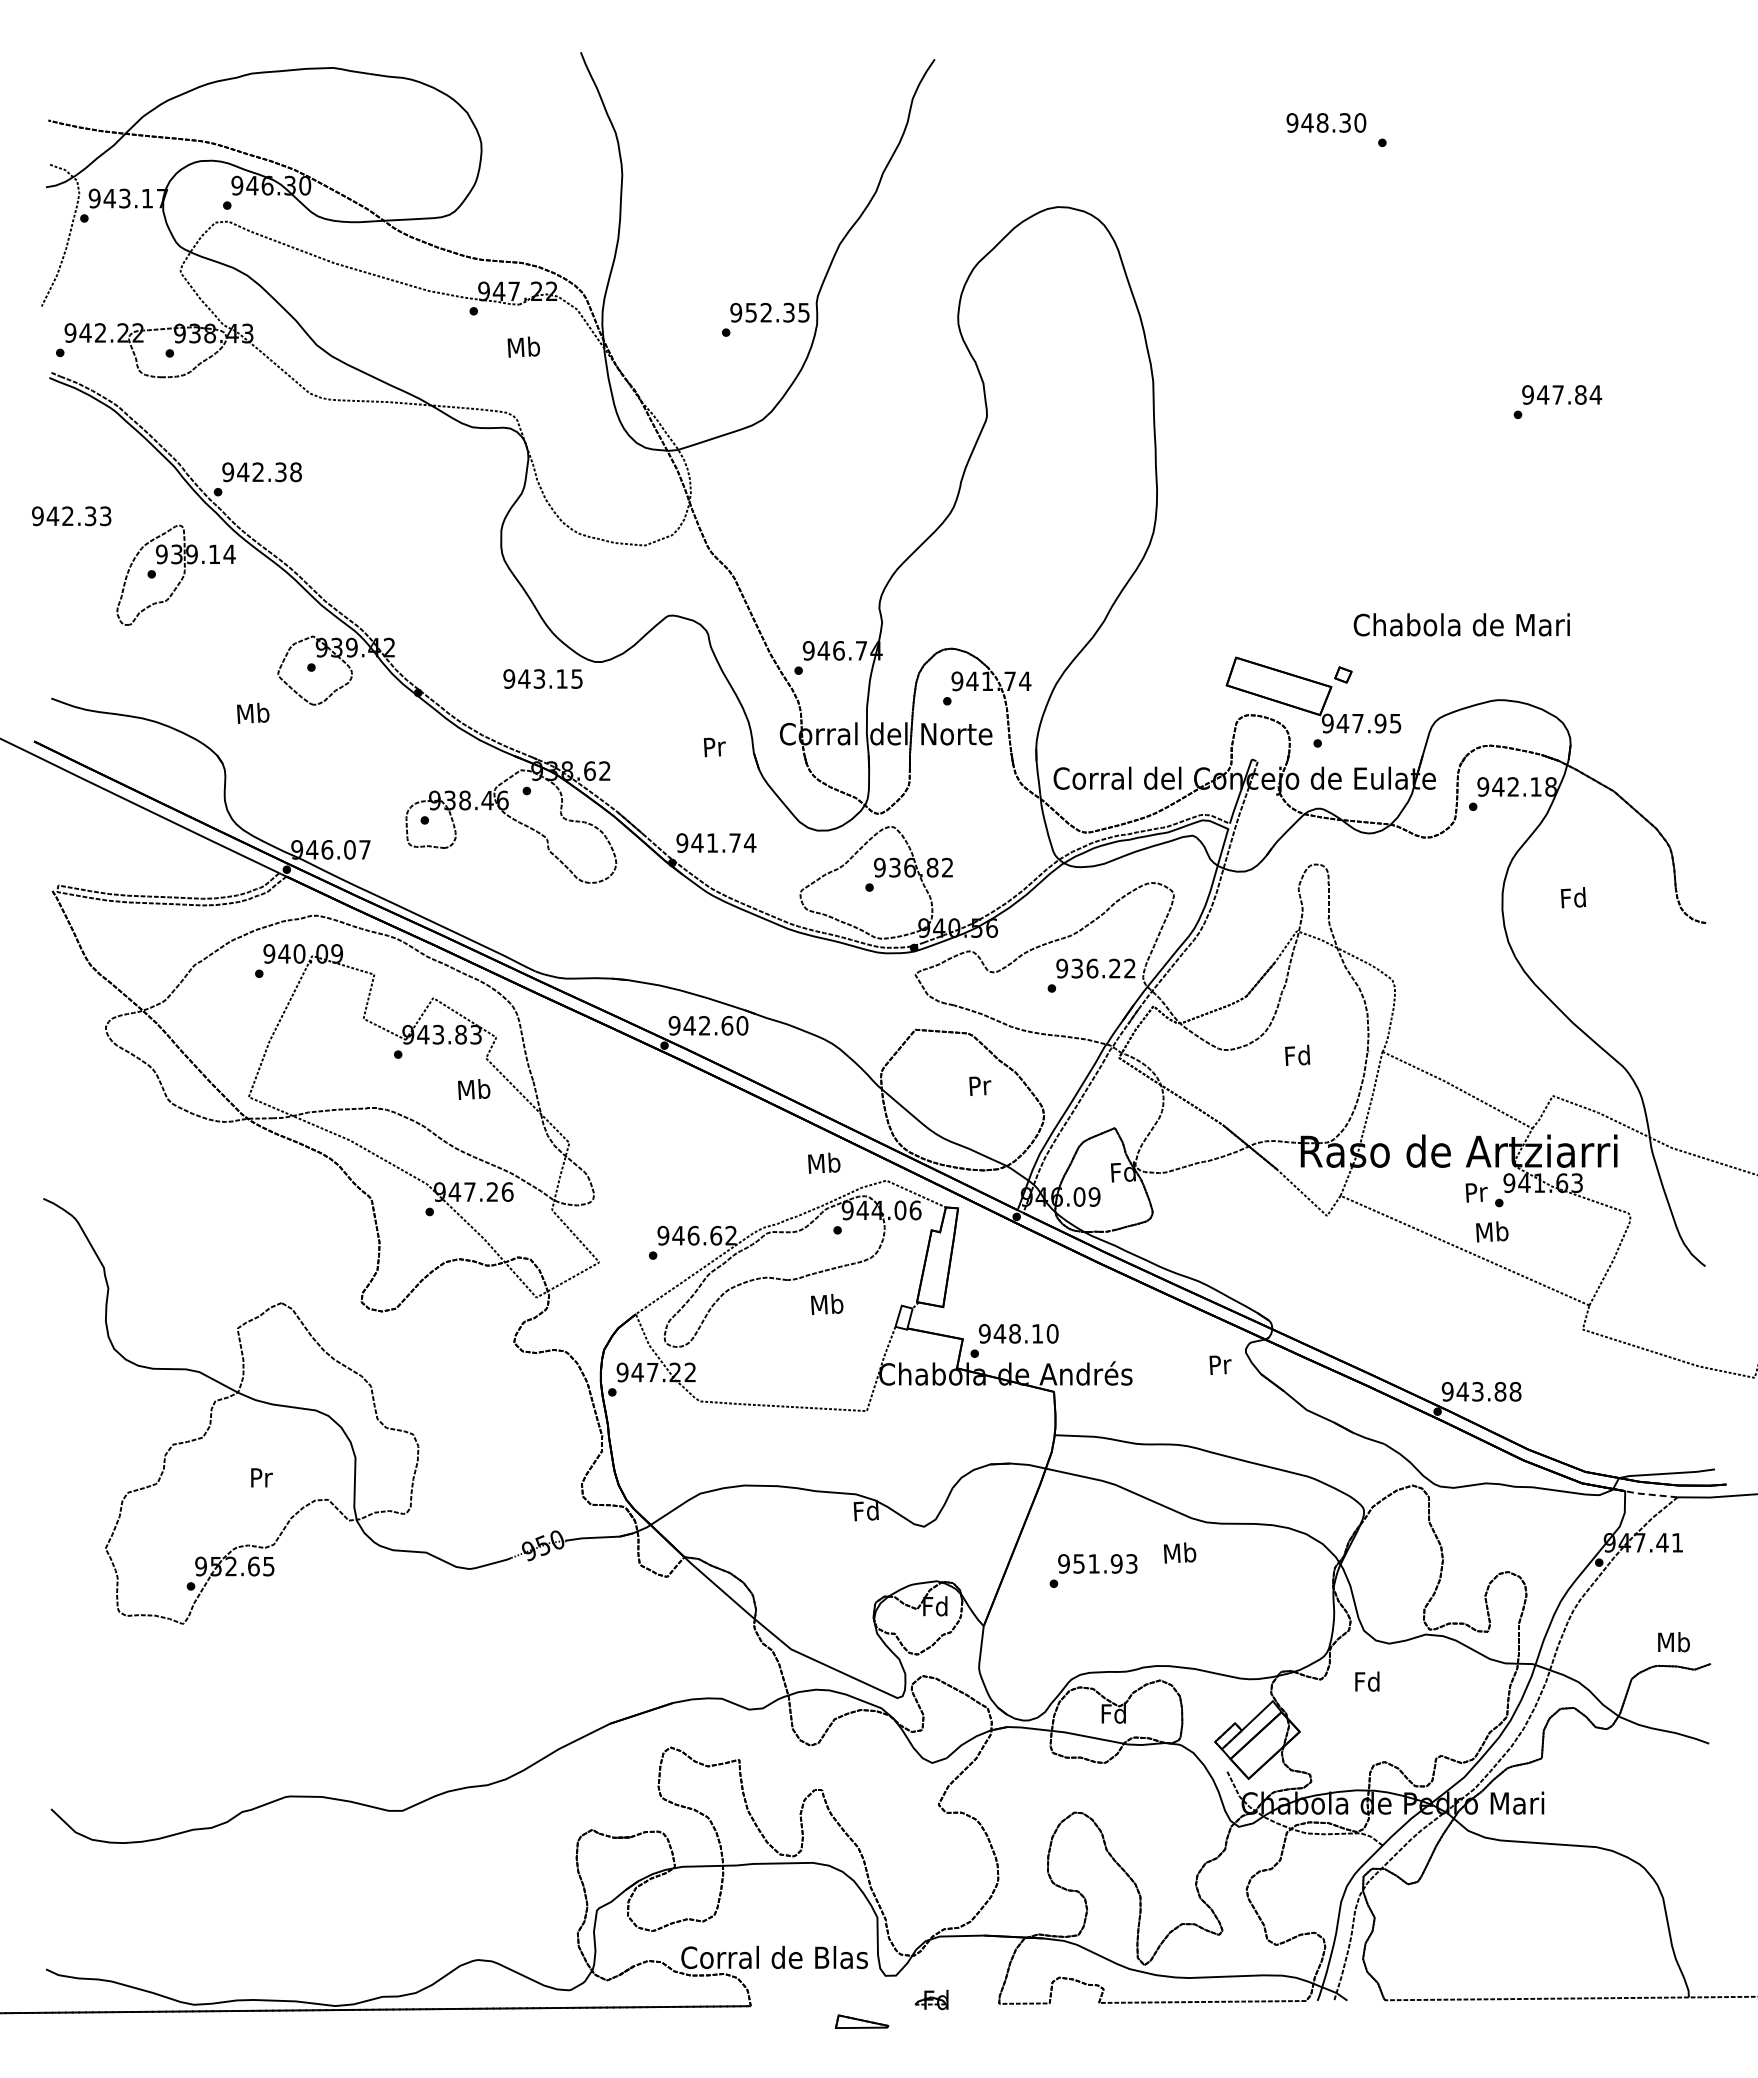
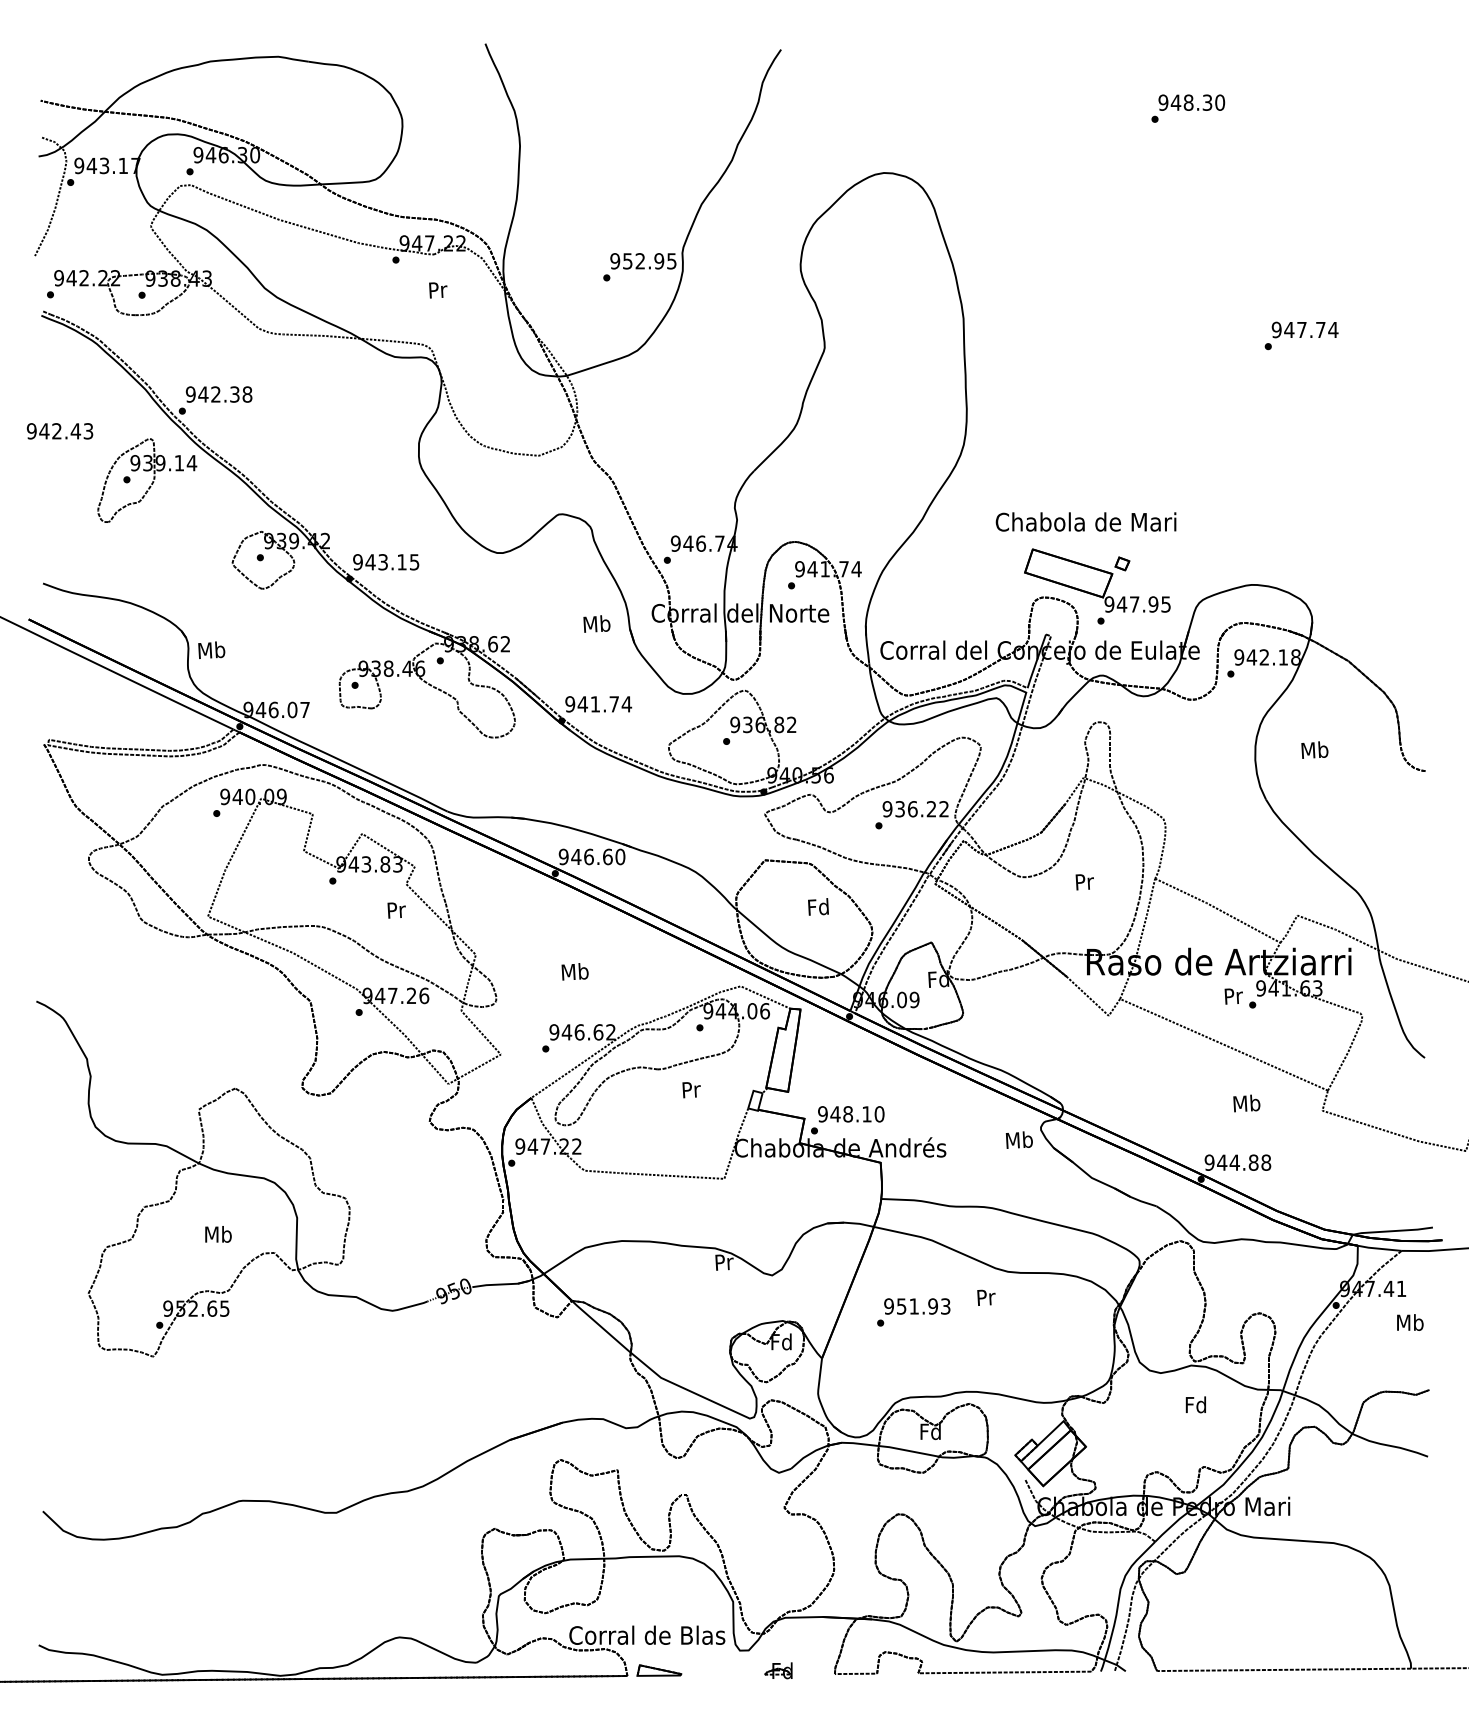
text: (1326, 122) -> (1191, 102), moved
text: (788, 312) -> (658, 261), 952.35 -> 952.95
text: (523, 346) -> (437, 289), Mb -> Pr
text: (1580, 394) -> (1320, 329), 947.84 -> 947.74
text: (90, 516) -> (75, 431), 942.33 -> 942.43
text: (1461, 624) -> (1085, 521), moved
text: (542, 678) -> (385, 561), moved
text: (253, 712) -> (211, 649), moved
text: (714, 746) -> (597, 623), Pr -> Mb
text: (1573, 897) -> (1314, 749), Fd -> Mb
text: (704, 1025) -> (588, 856), 942.60 -> 946.60
text: (1297, 1054) -> (1084, 880), Fd -> Pr
text: (979, 1085) -> (818, 906), Pr -> Fd
text: (474, 1089) -> (396, 910), Mb -> Pr
text: (824, 1162) -> (575, 971), moved
text: (1492, 1231) -> (1247, 1103), moved
text: (827, 1303) -> (691, 1088), Mb -> Pr
text: (1219, 1364) -> (1018, 1139), Pr -> Mb
text: (1477, 1391) -> (1234, 1162), 943.88 -> 944.88
text: (261, 1477) -> (218, 1234), Pr -> Mb
line: (1650, 1494) -> (1379, 1248), dashed -> solid
text: (865, 1510) -> (723, 1261), Fd -> Pr
text: (1179, 1552) -> (985, 1296), Mb -> Pr
text: (1673, 1642) -> (1409, 1322), moved
text: (1367, 1681) -> (1196, 1404), moved
part: (861, 2021) -> (658, 1670), moved

